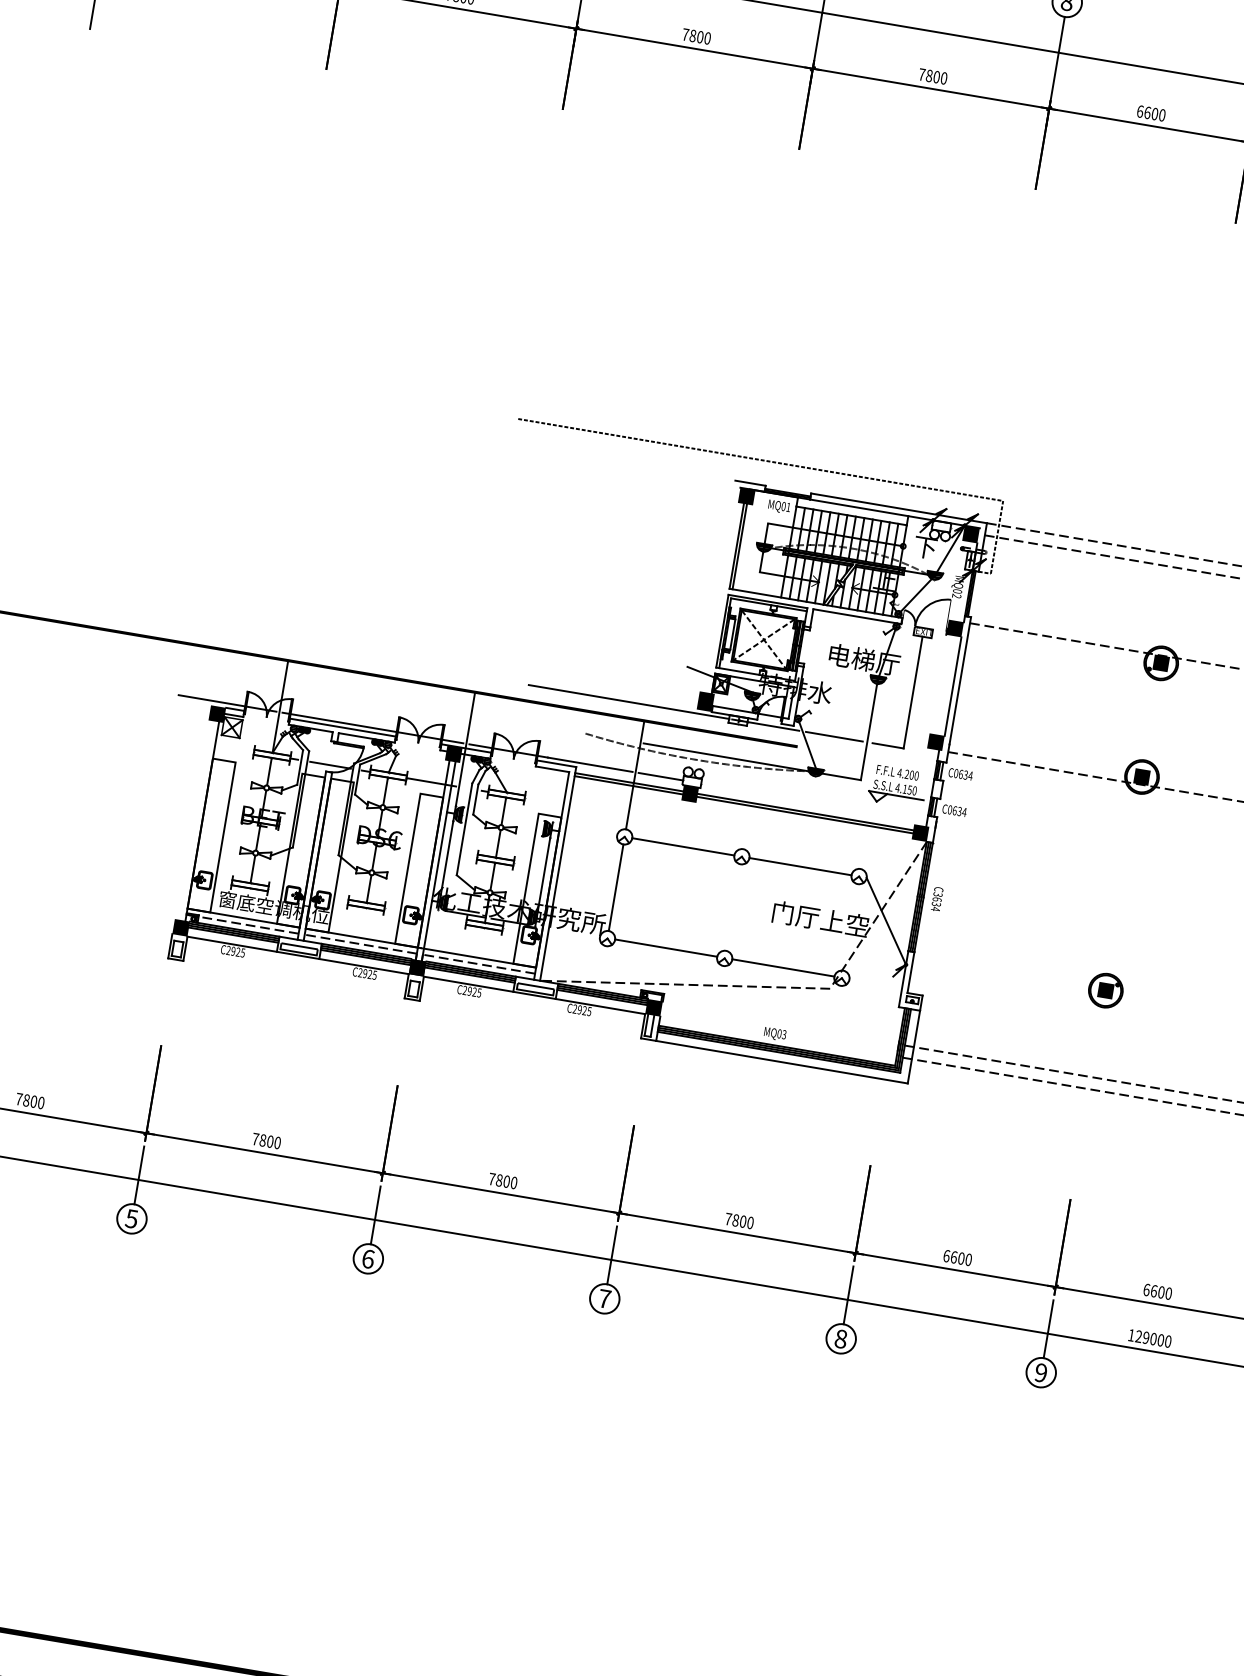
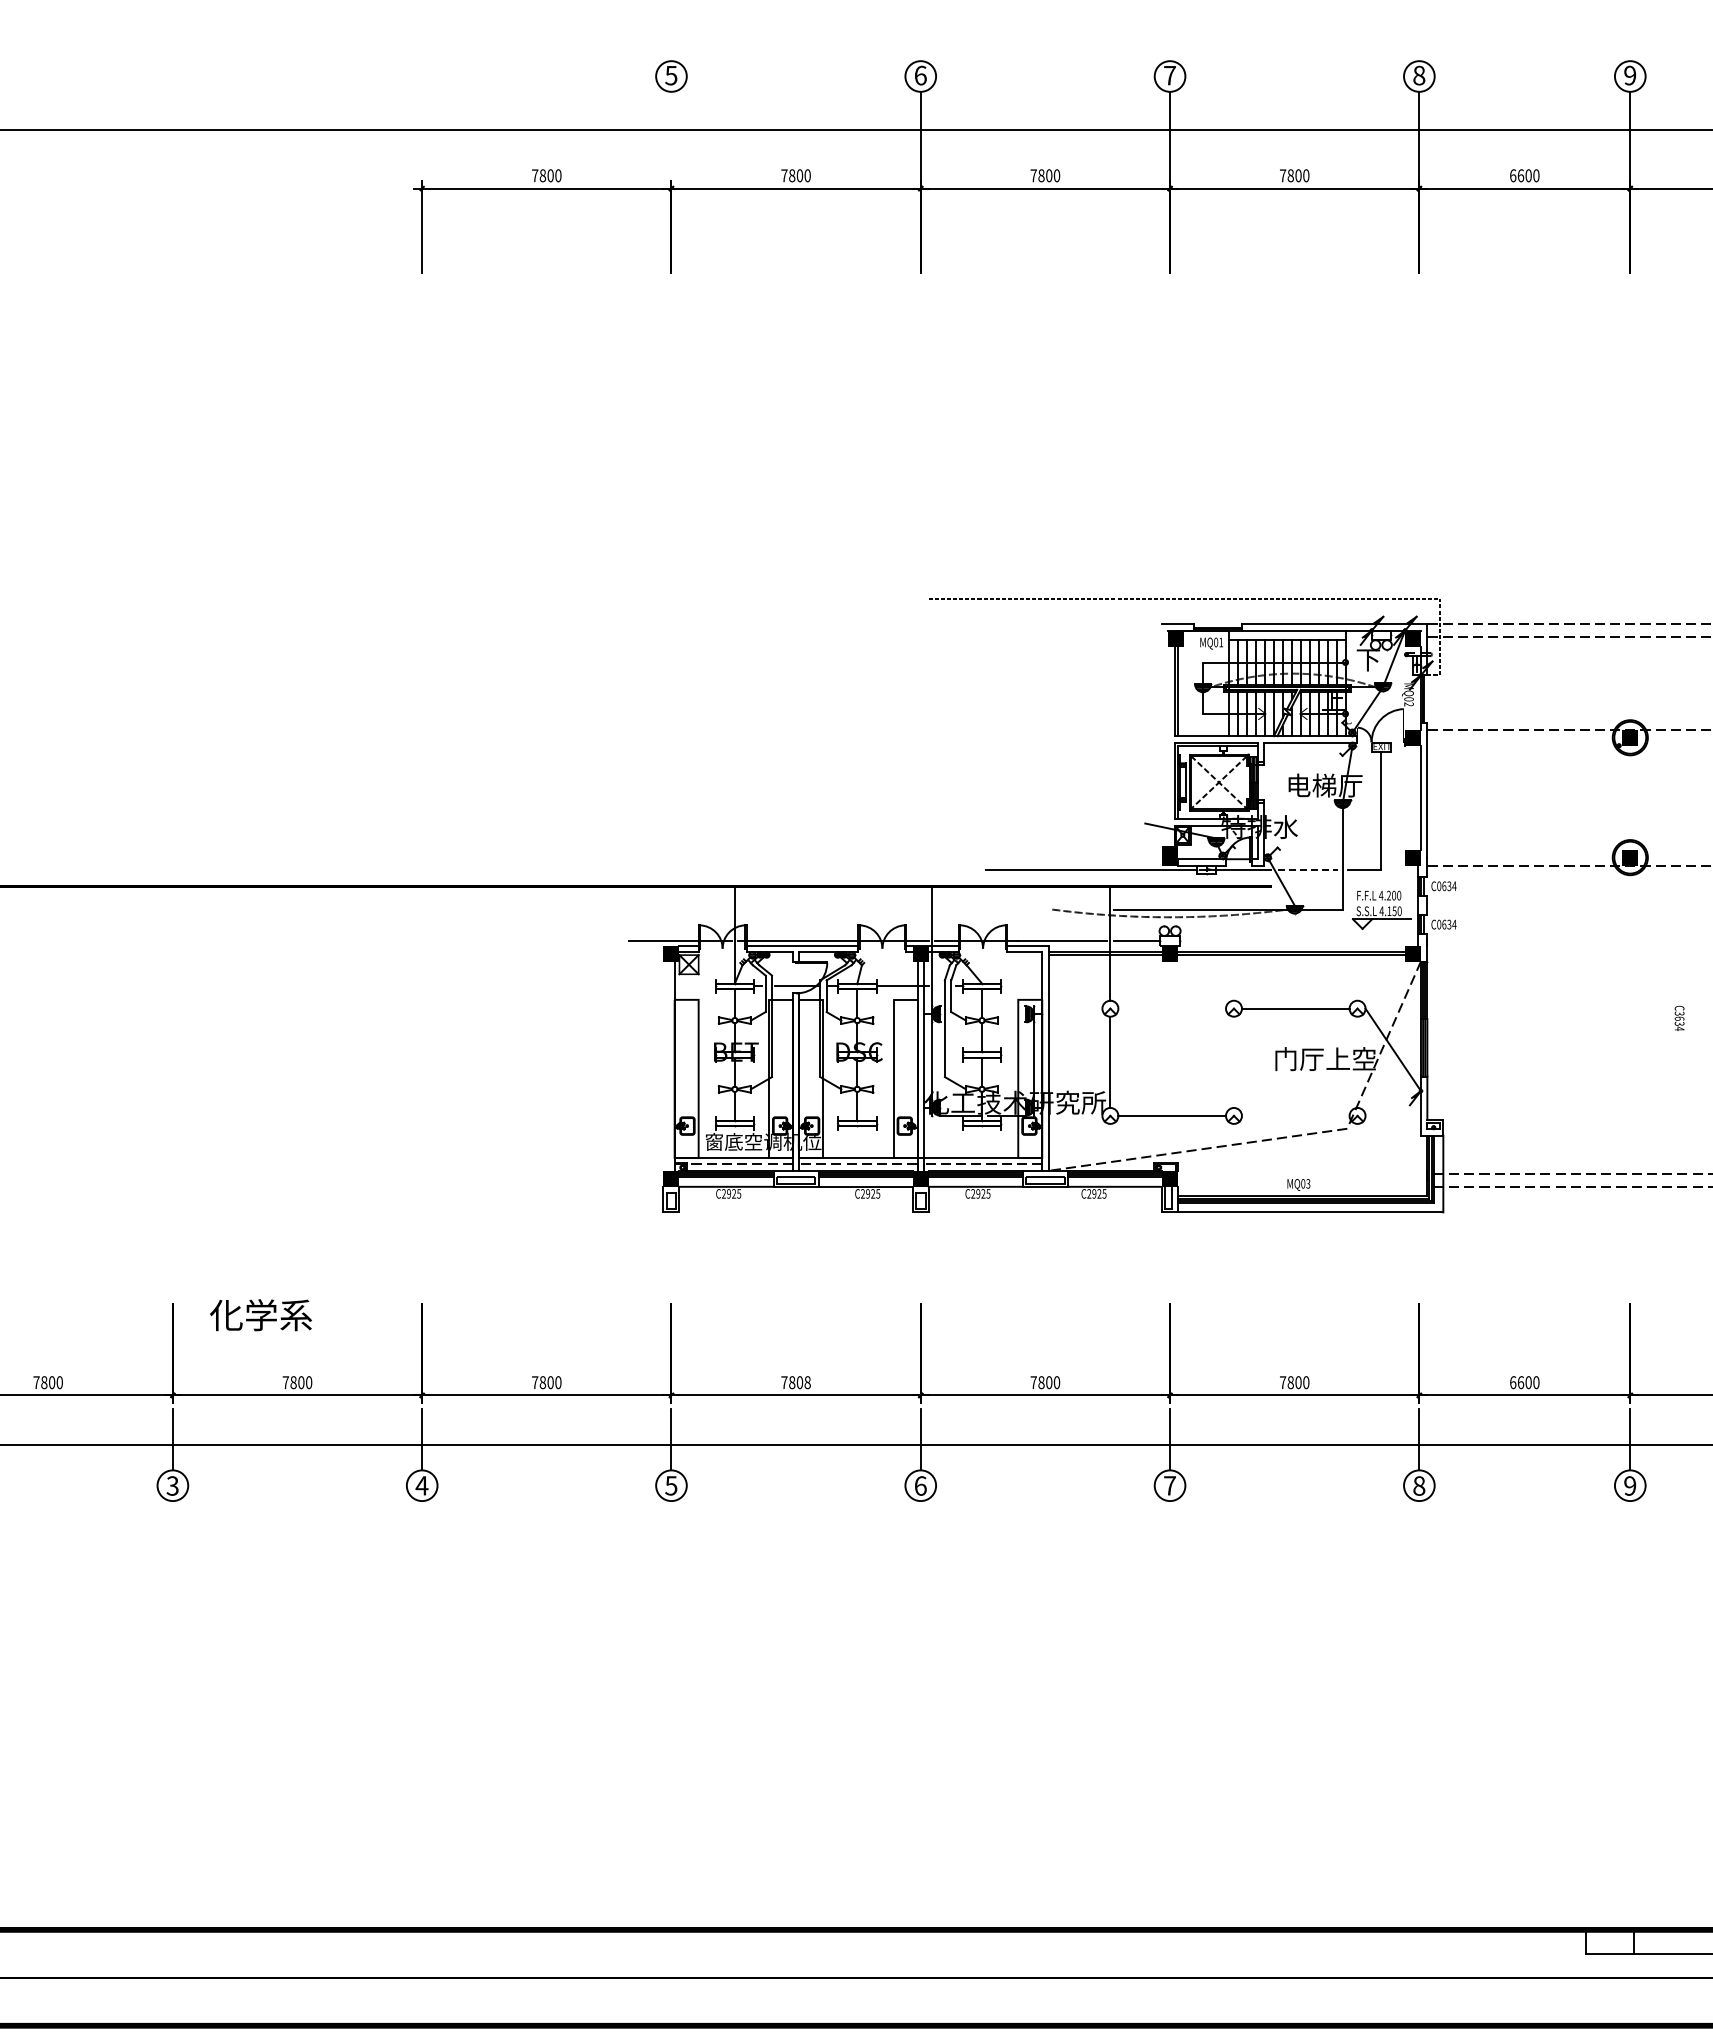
line: (833, 736) -> (1307, 869), solid -> dashed
line: (683, 846) -> (1172, 1008), removed
text: (937, 898) -> (1679, 1017), moved
line: (783, 967) -> (1295, 1115), removed
part: (1105, 990) -> (1629, 1082), removed
text: (277, 1142) -> (807, 1382), 7800 -> 7808

